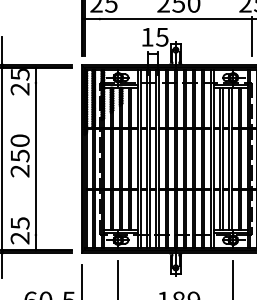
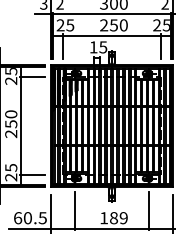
line: (99, 35) -> (62, 46), added
line: (52, 82) -> (32, 76), added
line: (52, 235) -> (32, 175), added

